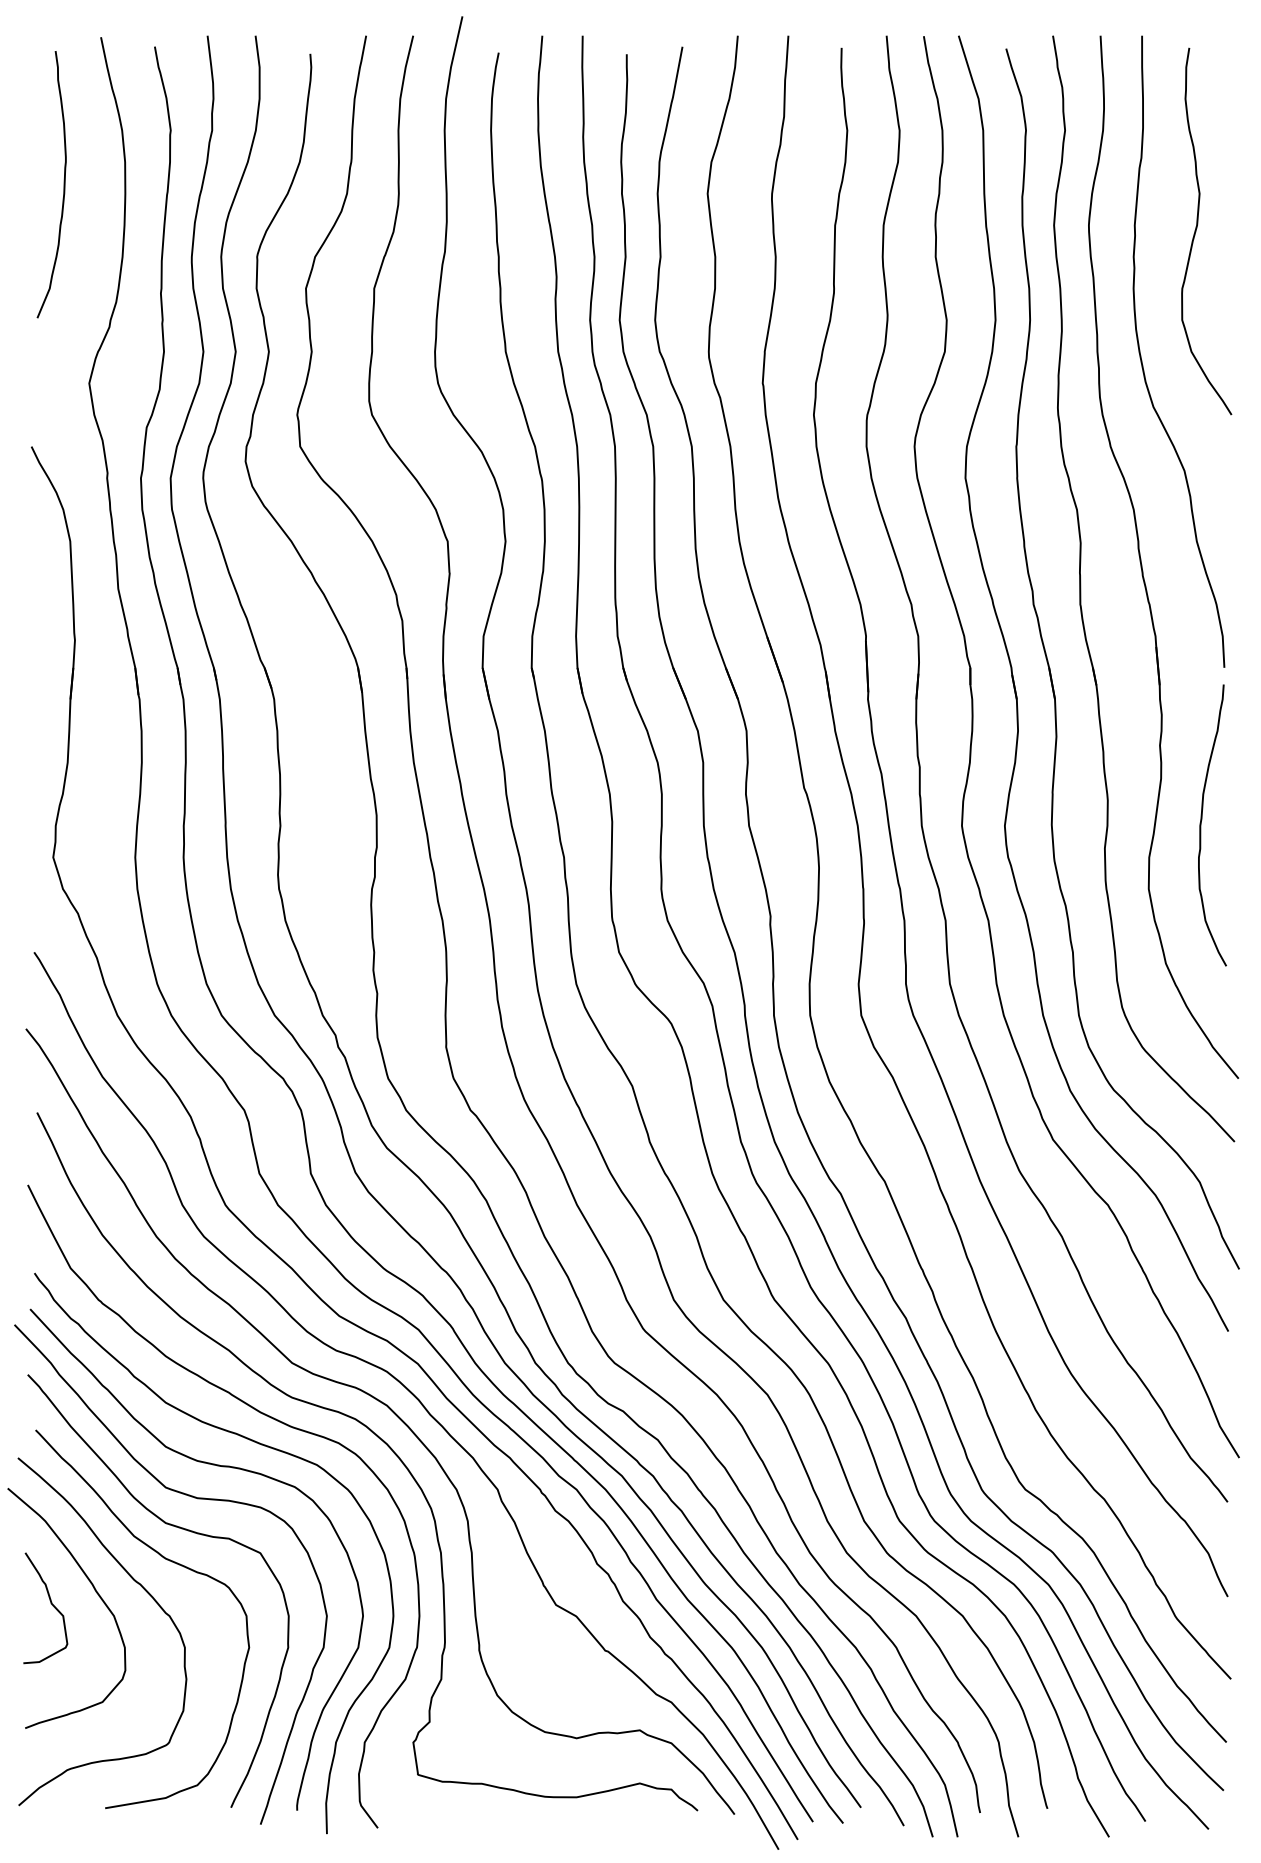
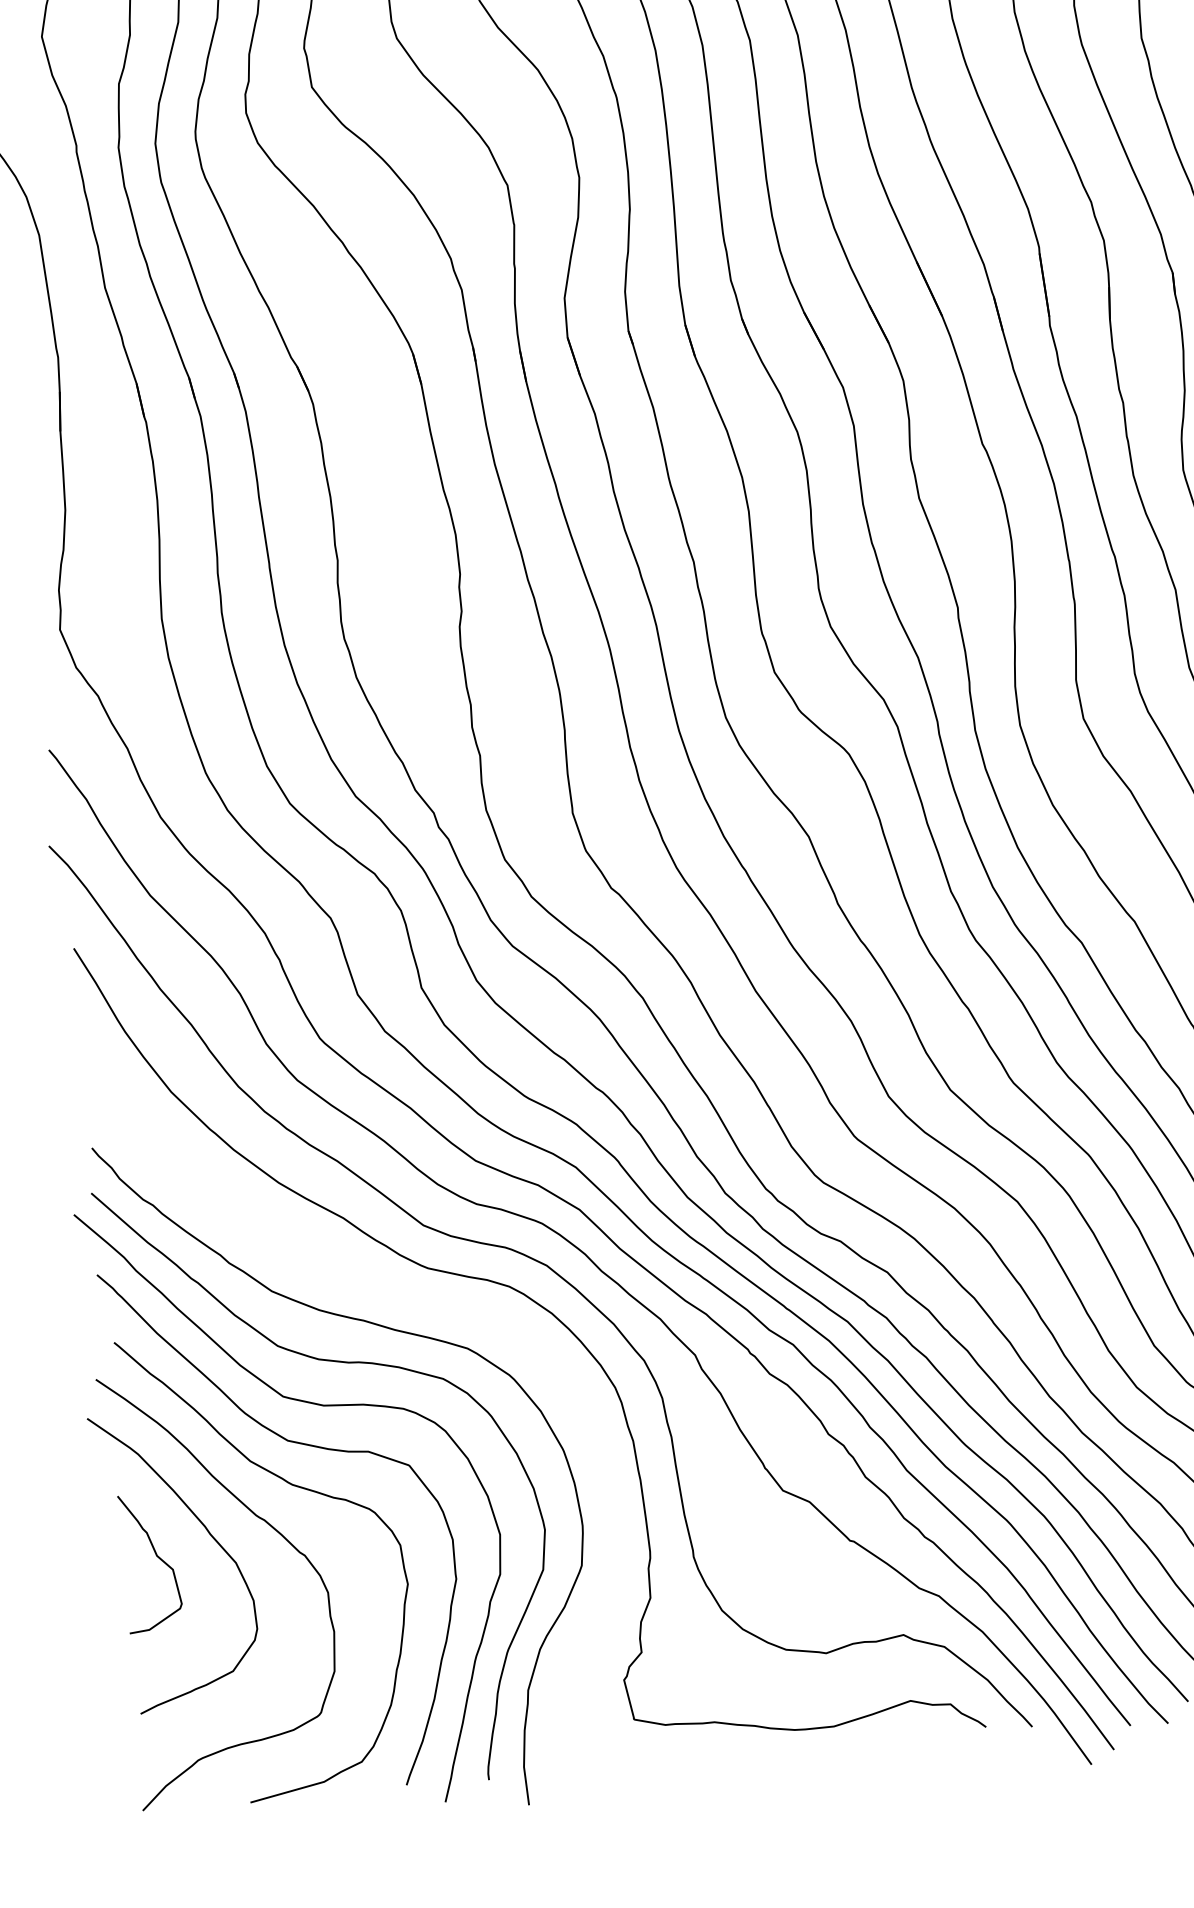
curve: (268, 1417) -> (401, 1296), removed

